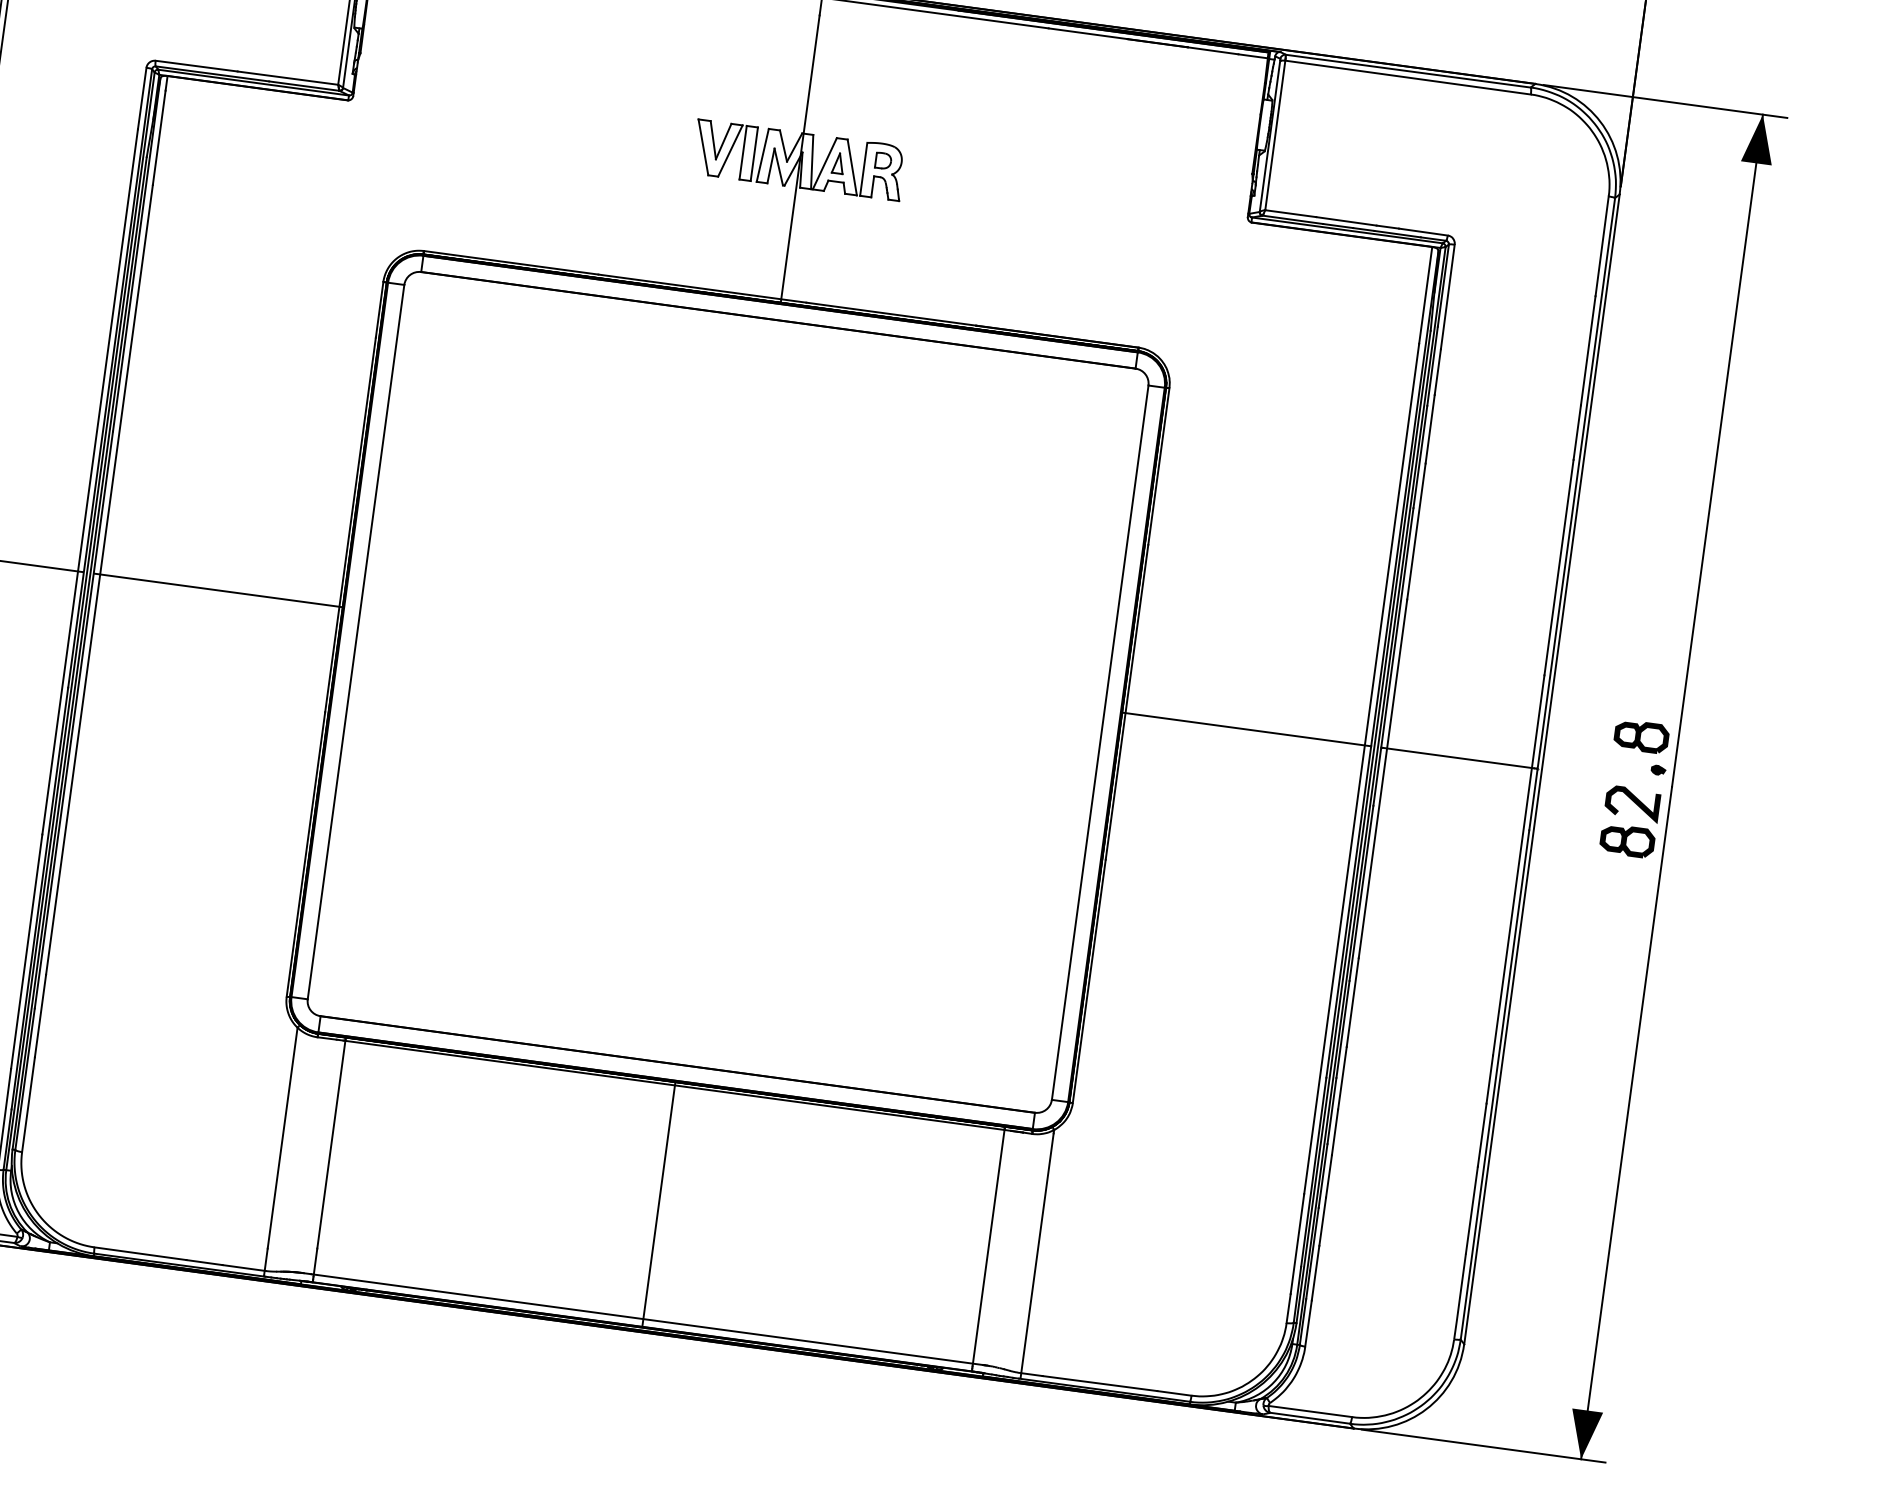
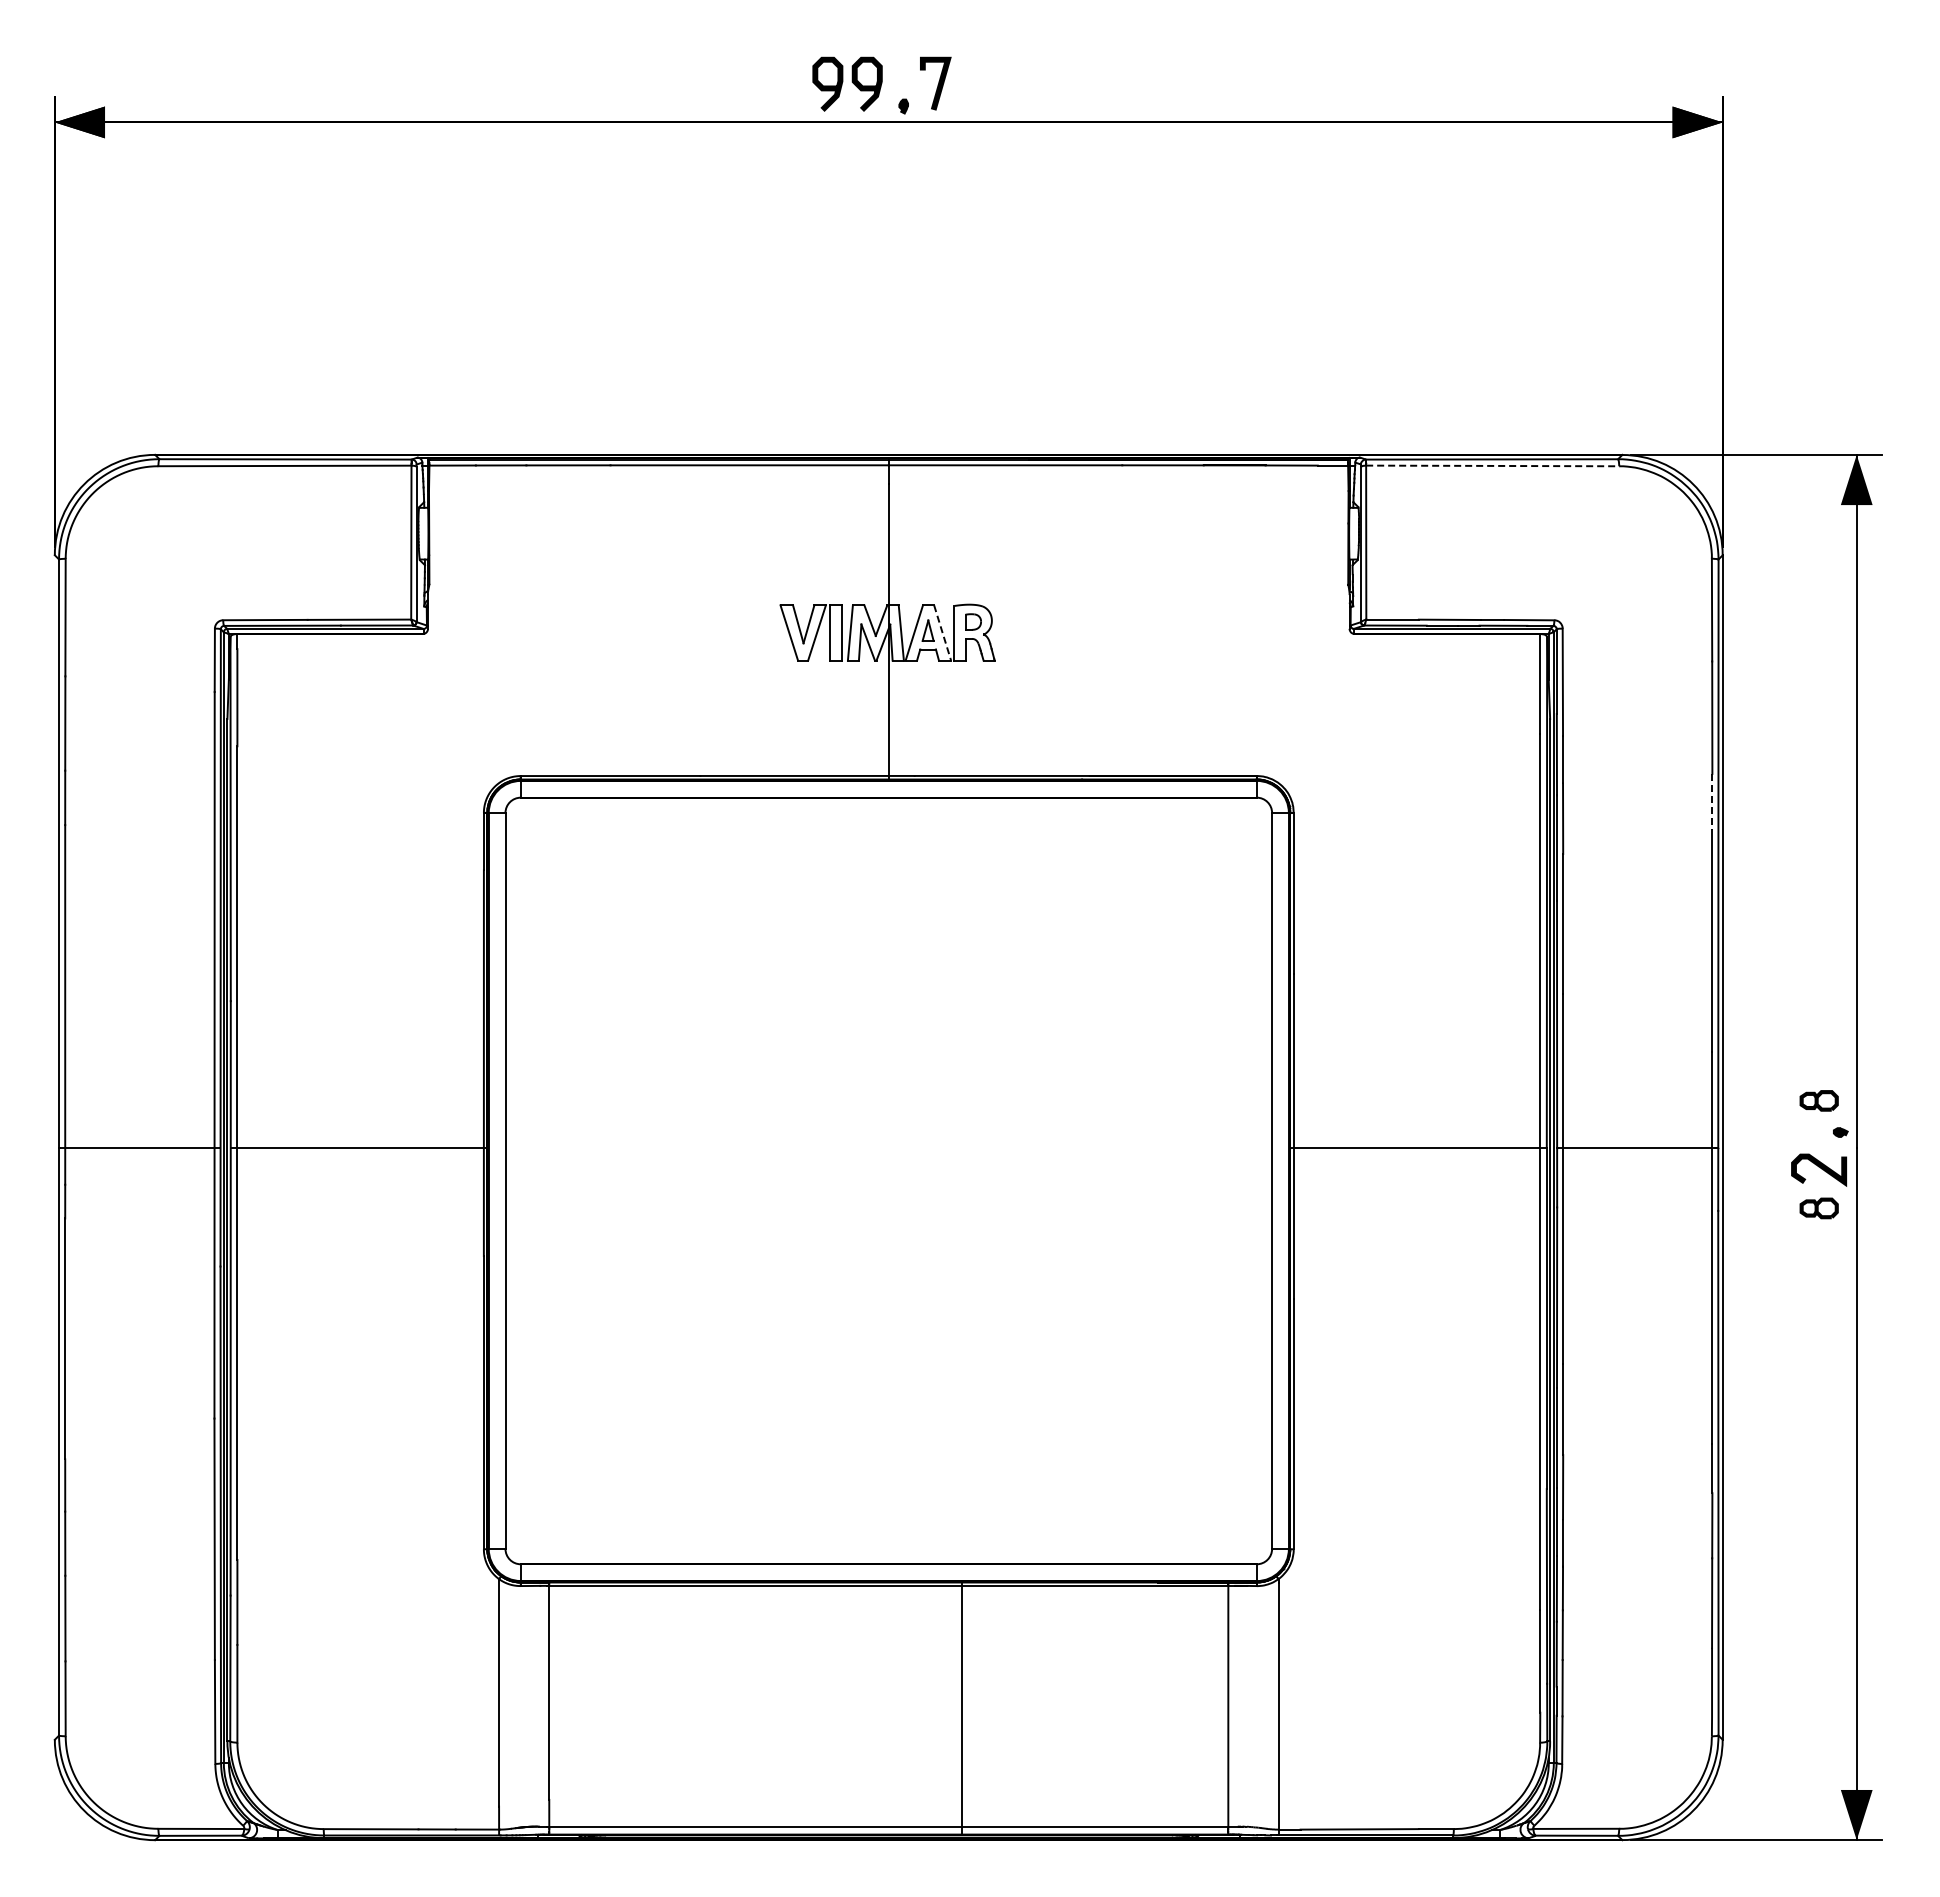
line: (1407, 77) -> (1492, 465), solid -> dashed
line: (852, 167) -> (942, 632), solid -> dashed
line: (1577, 433) -> (1712, 802), solid -> dashed
part: (1642, 736) -> (1819, 1100), size x0.7
part: (1627, 841) -> (1819, 1208), size x0.7
line: (658, 1204) -> (961, 1708), moved

